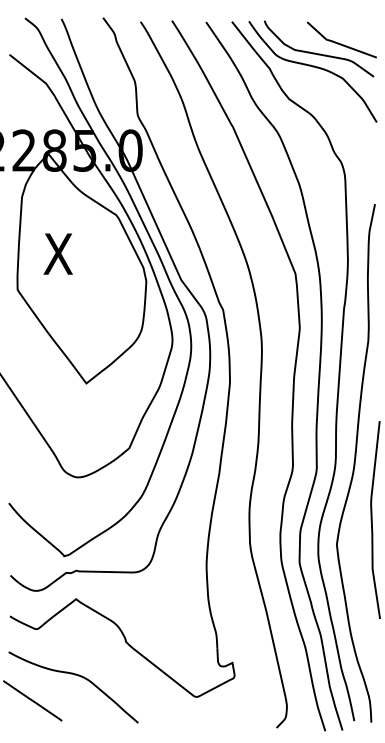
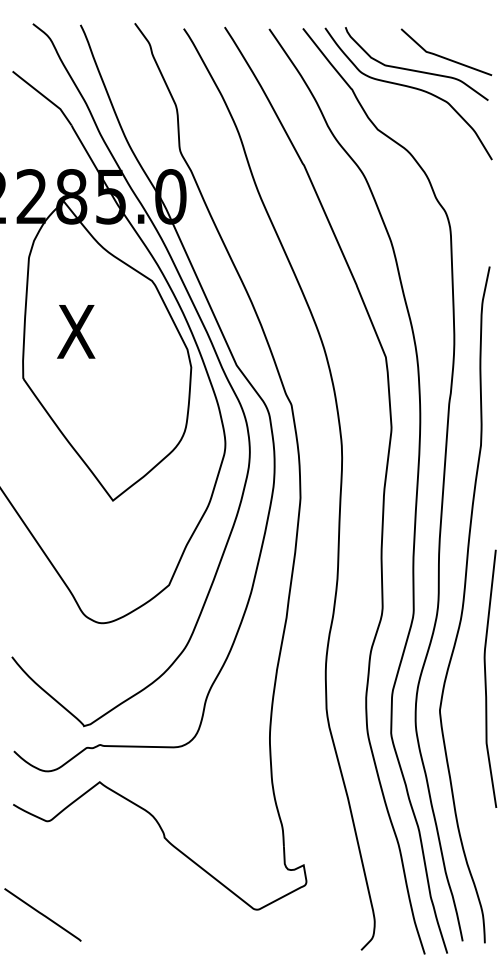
curve: (77, 676) -> (101, 882), removed

